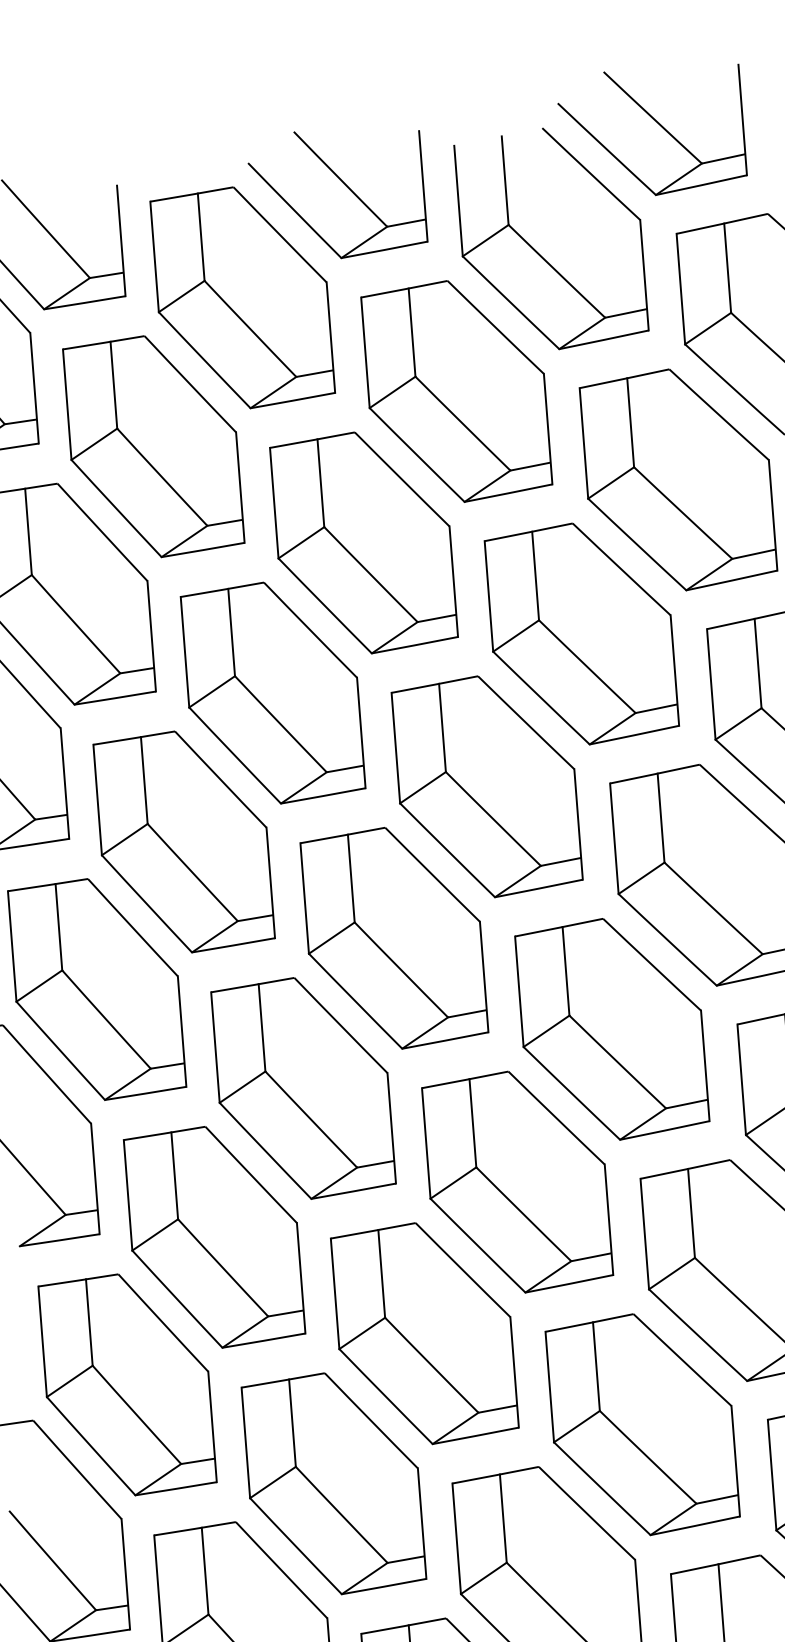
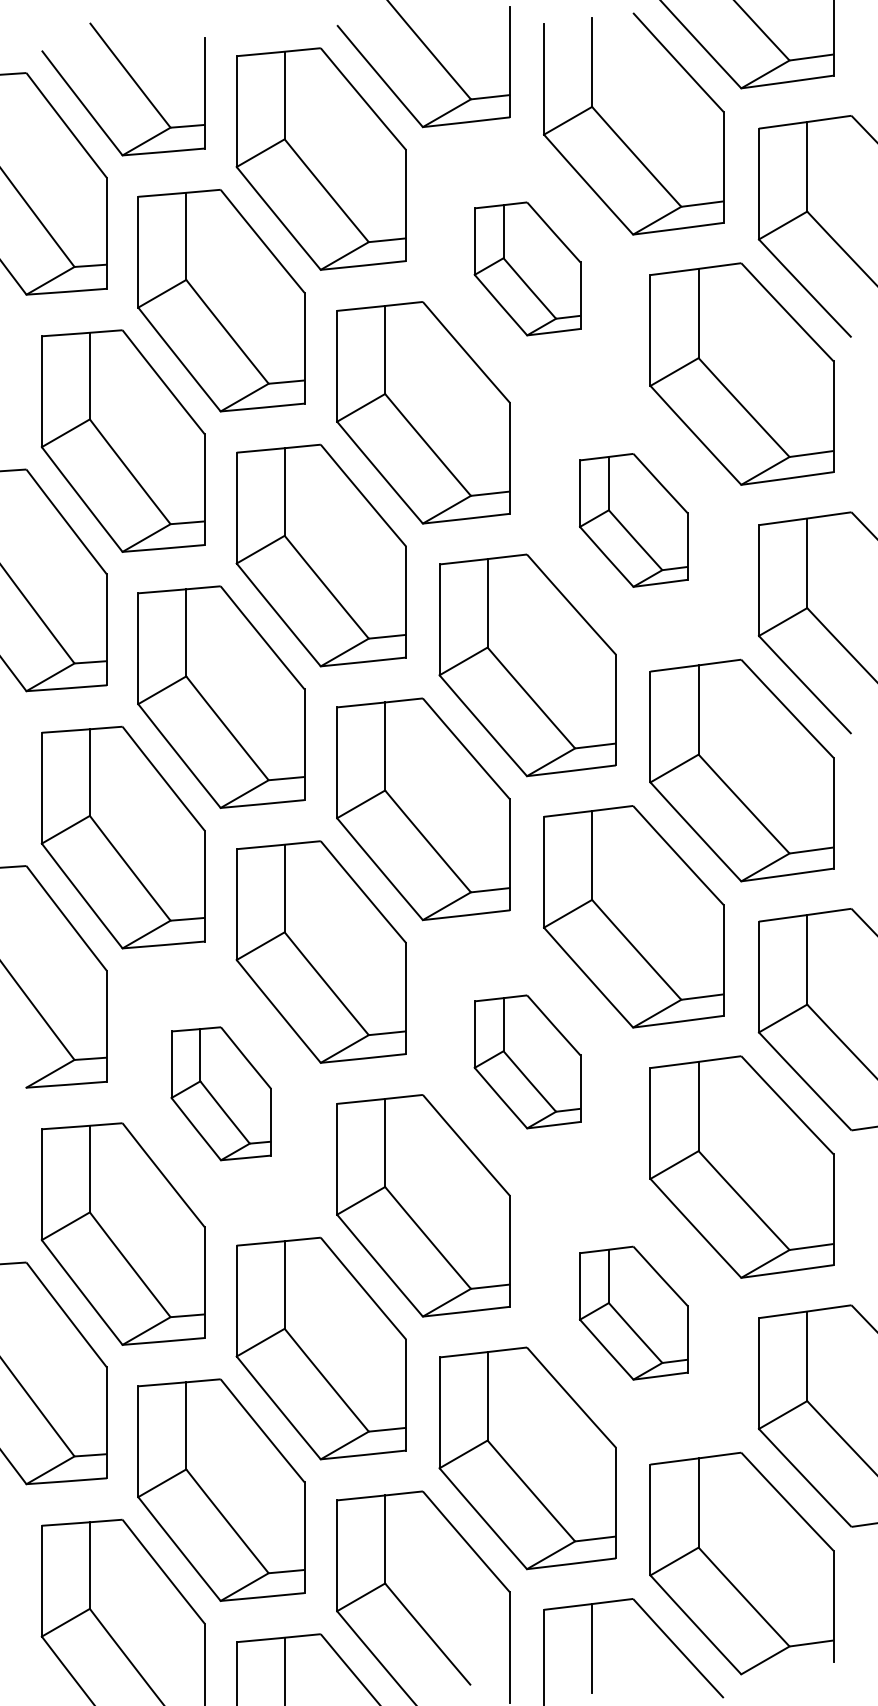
part: (456, 391) -> (527, 268), size x0.6
part: (581, 634) -> (633, 520), size x0.6
part: (517, 1181) -> (527, 1061), size x0.6
part: (214, 1237) -> (221, 1093), size x0.6
part: (642, 1423) -> (633, 1312), size x0.6

